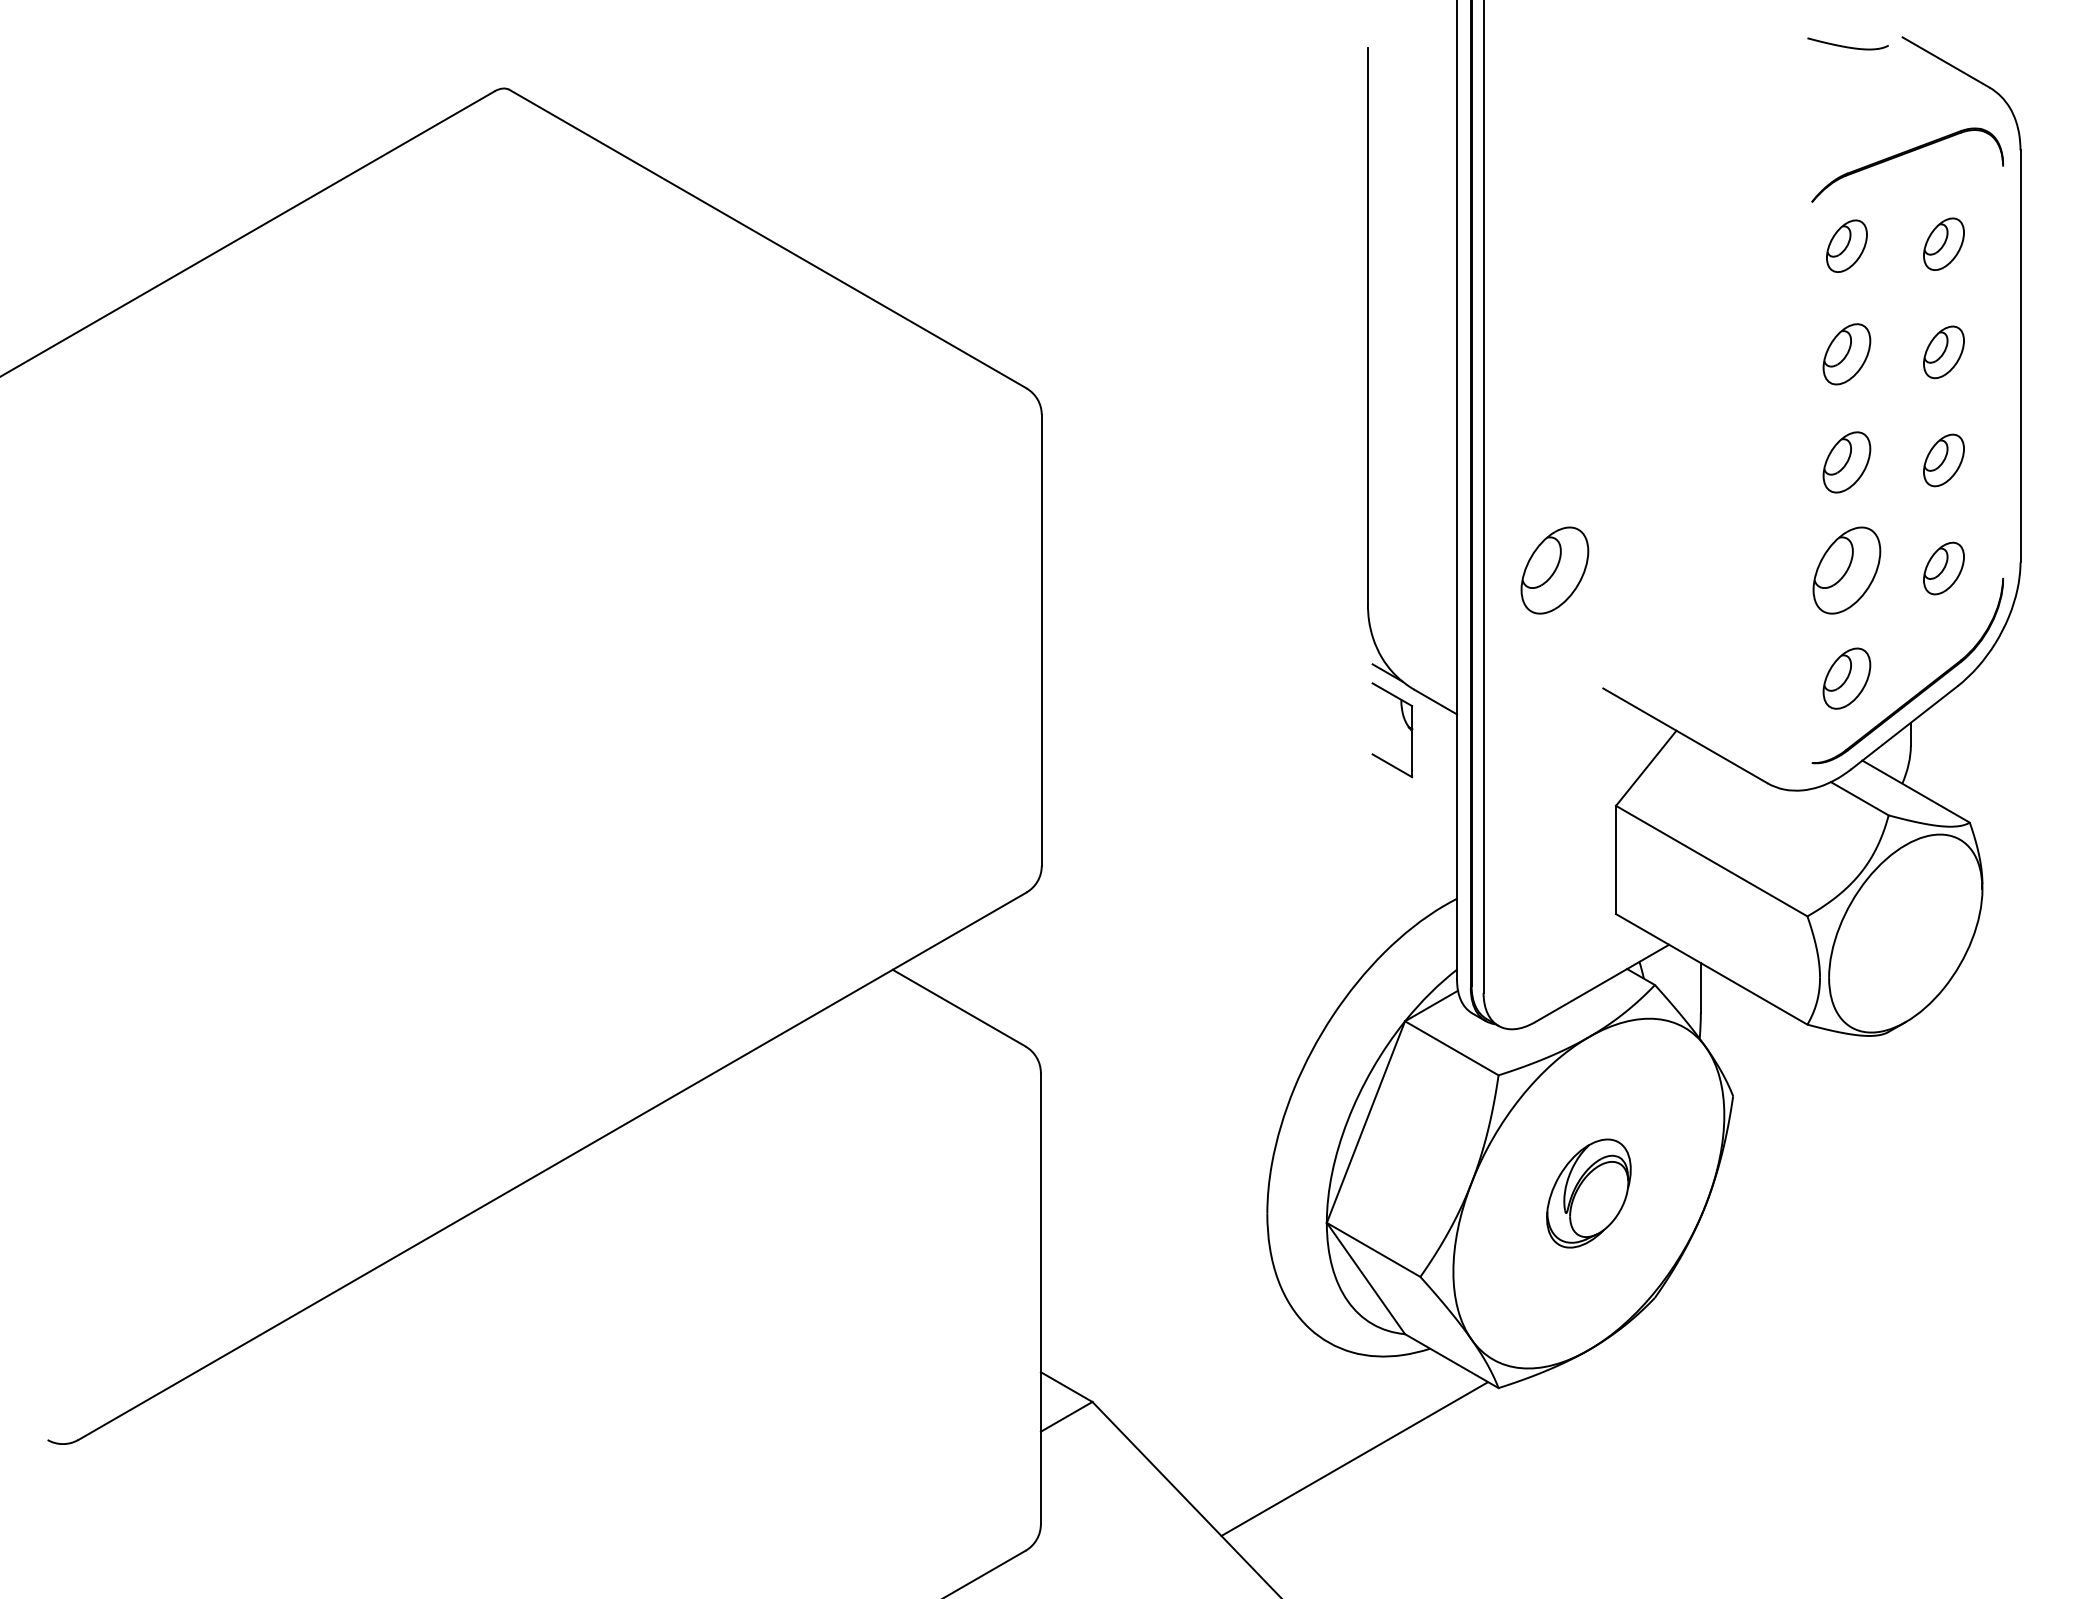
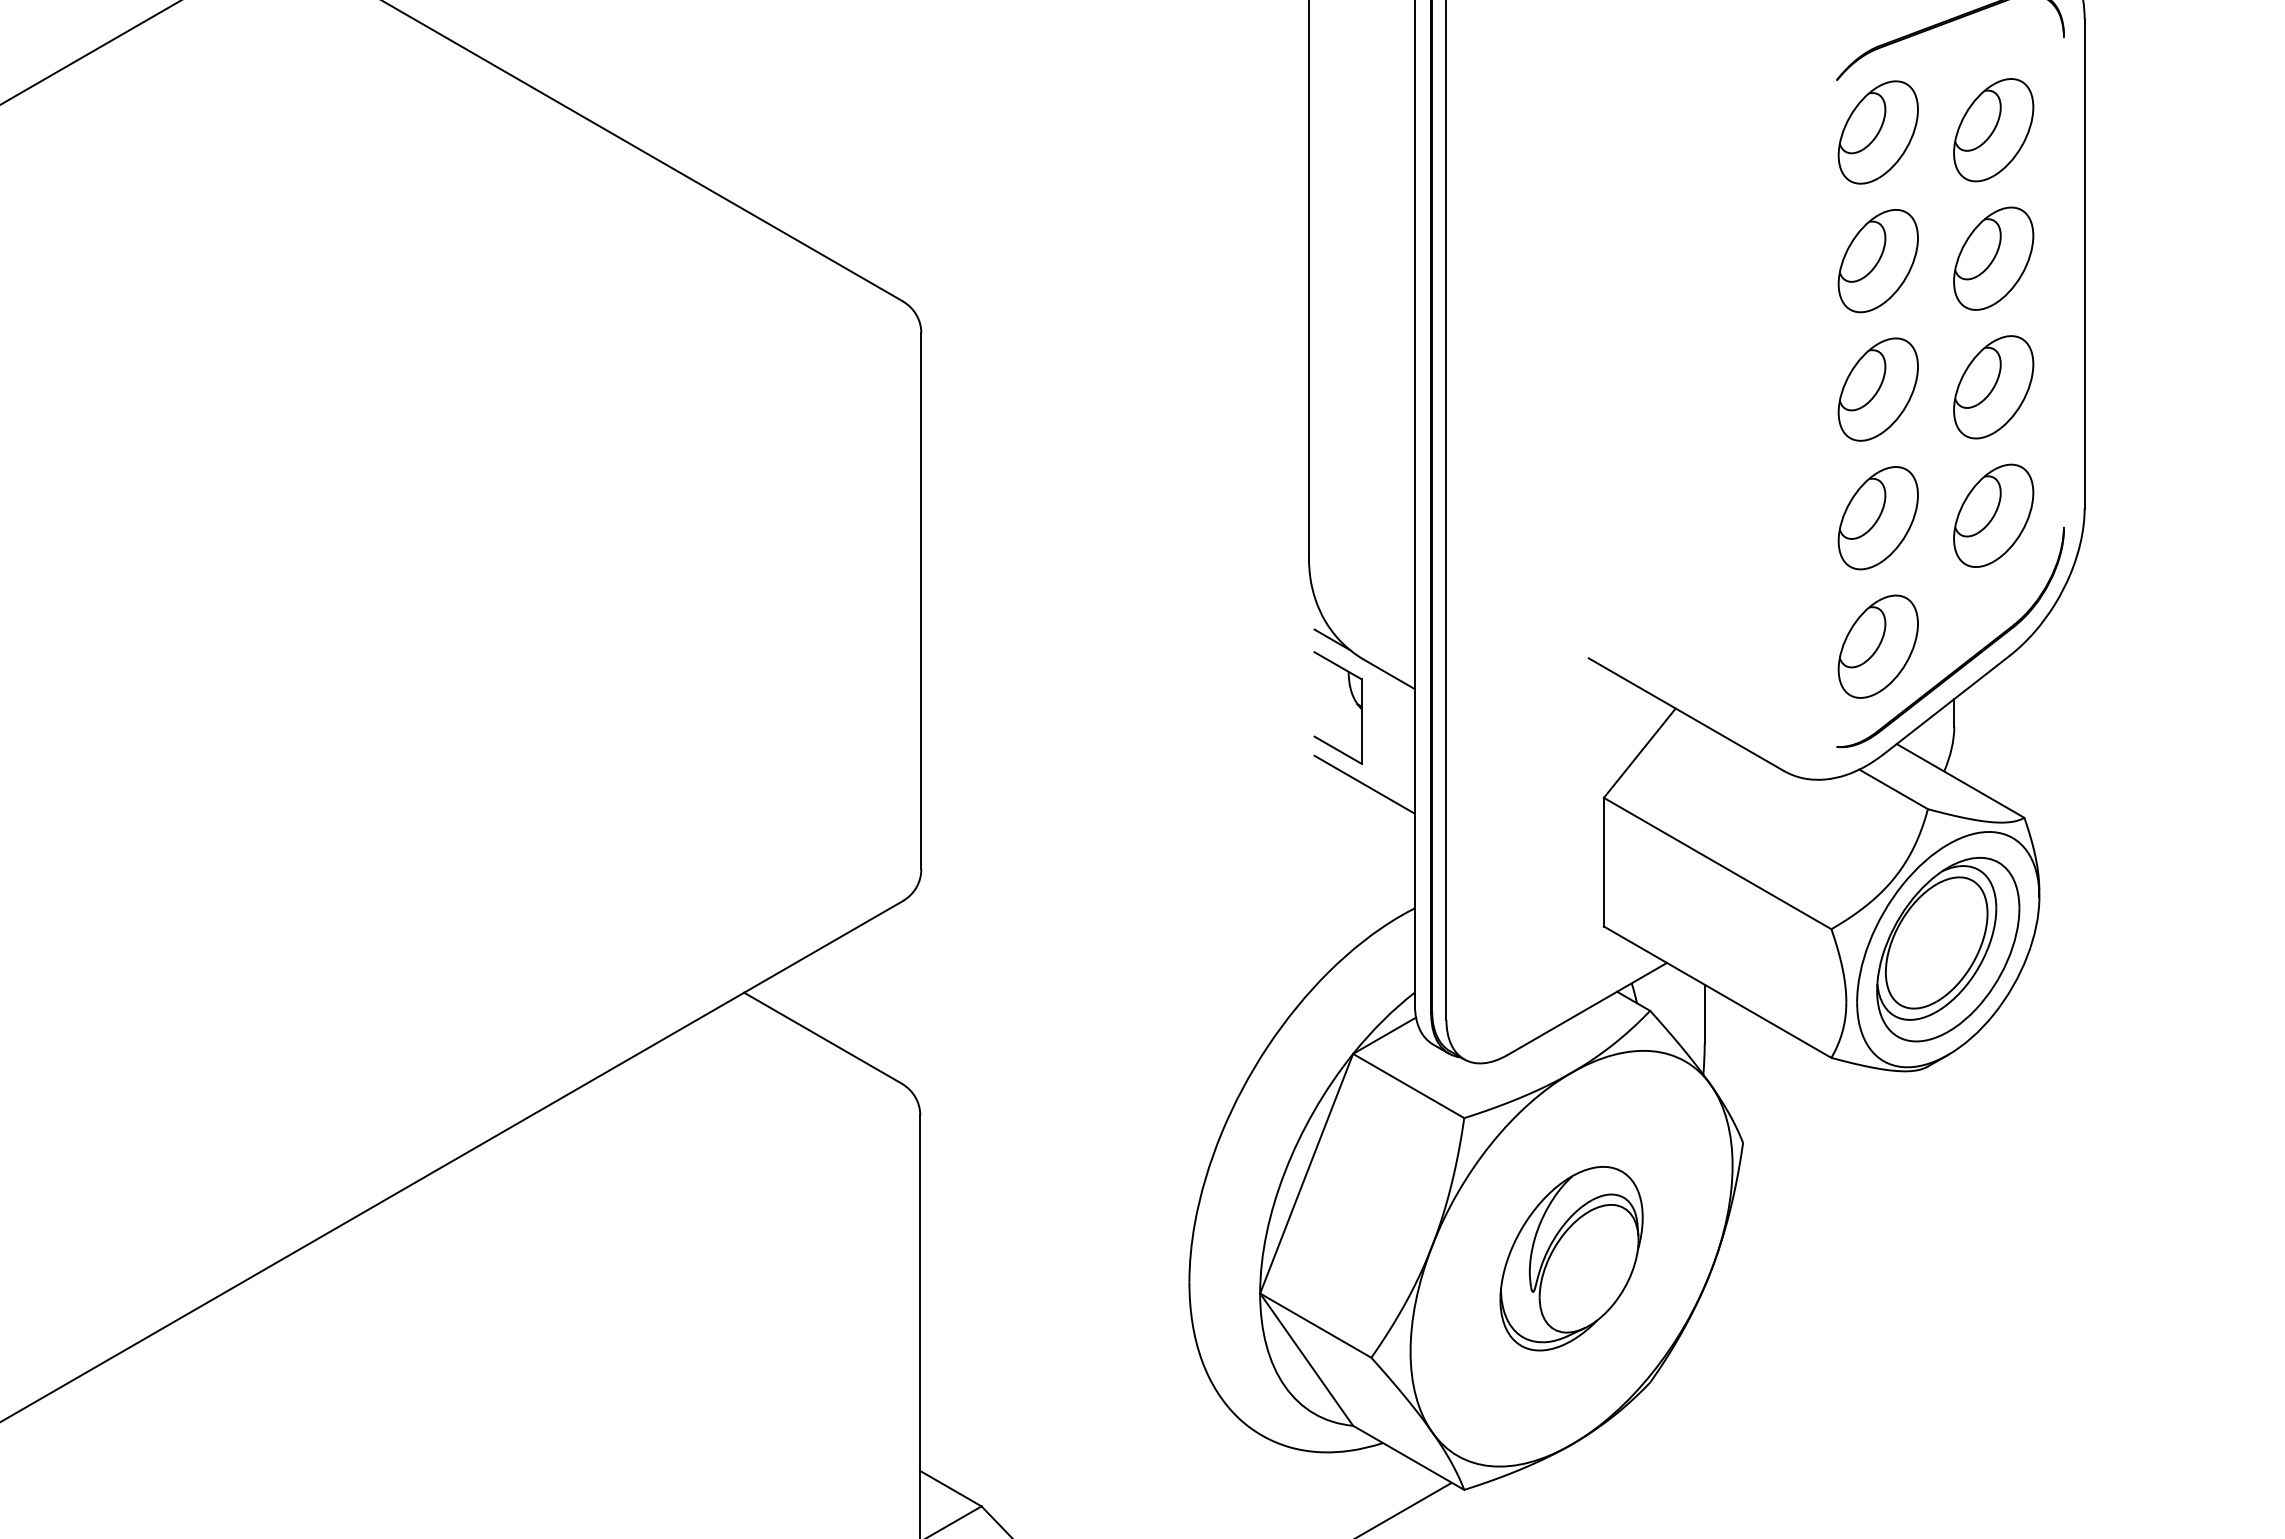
part: (1943, 244) -> (1993, 130), size x1.67
part: (1846, 246) -> (1877, 132), size x1.67
part: (1943, 352) -> (1993, 258), size x1.67
part: (1846, 354) -> (1877, 261), size x1.43
part: (1943, 460) -> (1993, 387), size x1.67
part: (1846, 462) -> (1877, 389), size x1.43
part: (1943, 568) -> (1993, 515), size x1.67
part: (1554, 570) -> (1530, 518), removed
part: (1846, 678) -> (1877, 646), size x1.43
line: (1414, 794) -> (1364, 784), added
part: (1905, 933) -> (1947, 949), added
part: (1588, 1193) -> (1571, 1258), size x1.43

